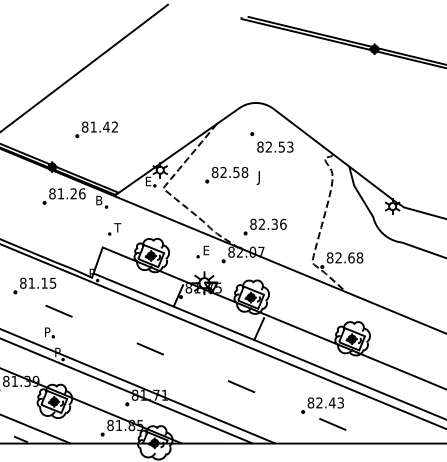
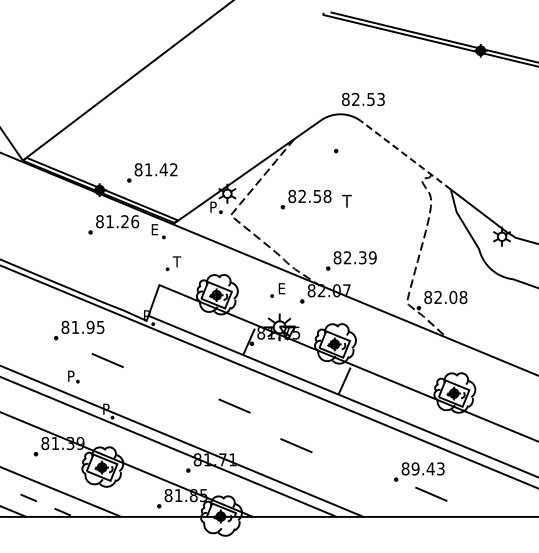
part: (96, 129) -> (152, 172), moved
line: (310, 137) -> (405, 155), solid -> dashed
text: (275, 147) -> (363, 99), moved
text: (261, 177) -> (346, 202), J -> T
text: (148, 180) -> (213, 206), E -> P
text: (101, 200) -> (157, 229), B -> E
text: (283, 224) -> (372, 257), 82.36 -> 82.39
text: (351, 257) -> (453, 296), 82.68 -> 82.08
text: (44, 283) -> (90, 327), 81.15 -> 81.95
part: (49, 332) -> (73, 376), moved
line: (150, 348) -> (234, 405), moved
line: (241, 386) -> (296, 445), moved
text: (319, 402) -> (415, 468), 82.43 -> 89.43

